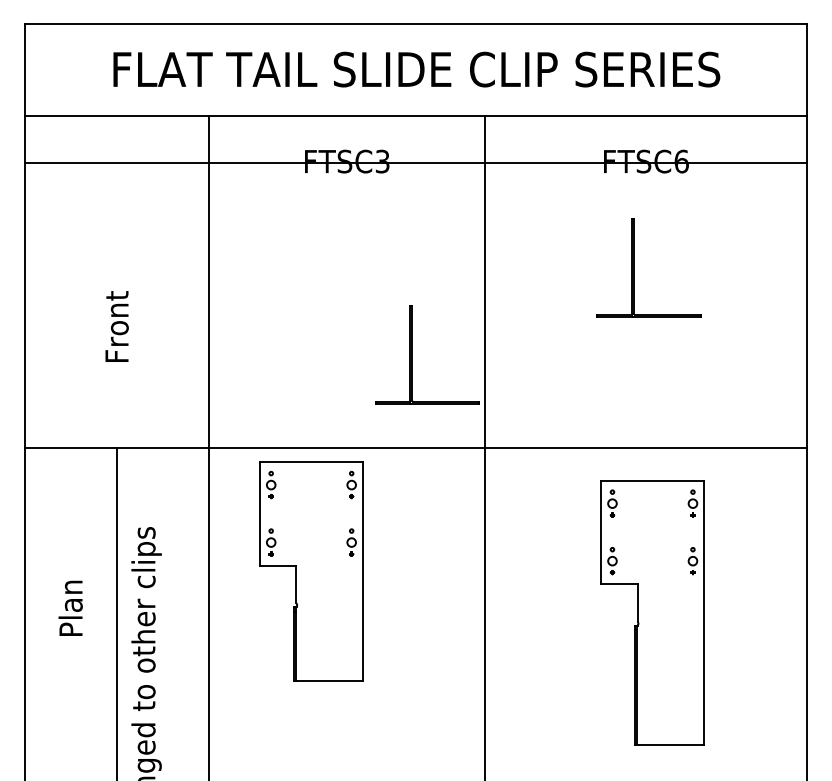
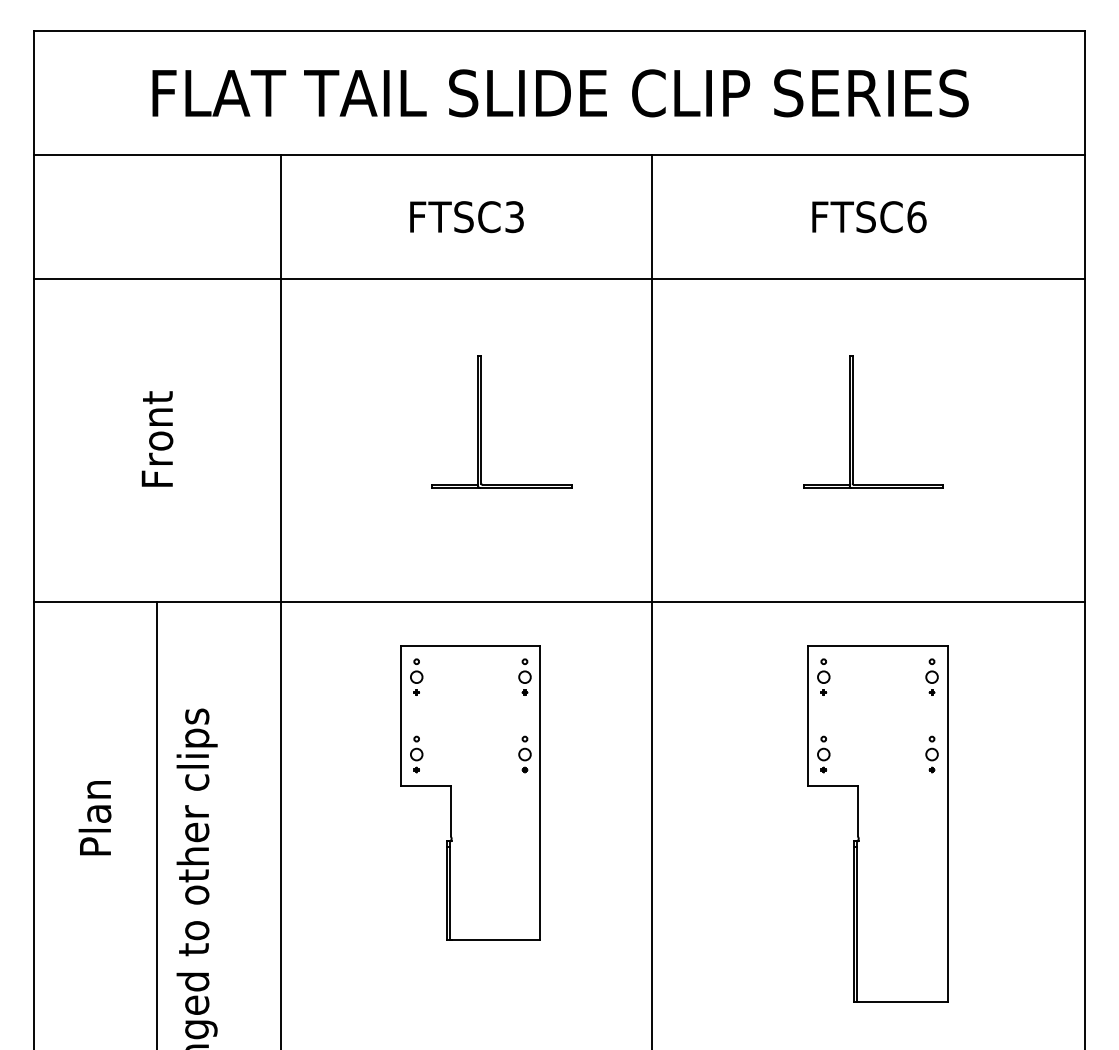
line: (416, 162) -> (559, 278), moved
part: (634, 267) -> (853, 421), moved
part: (412, 354) -> (481, 421), moved
part: (311, 570) -> (470, 792), moved

